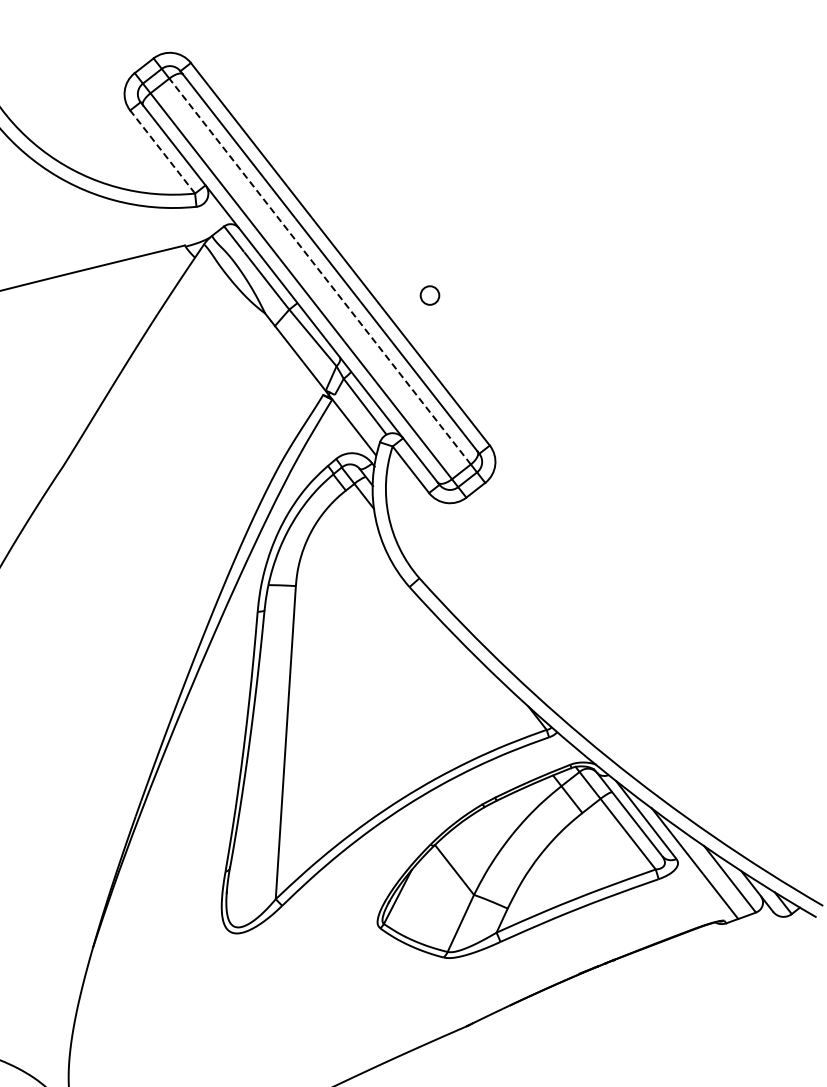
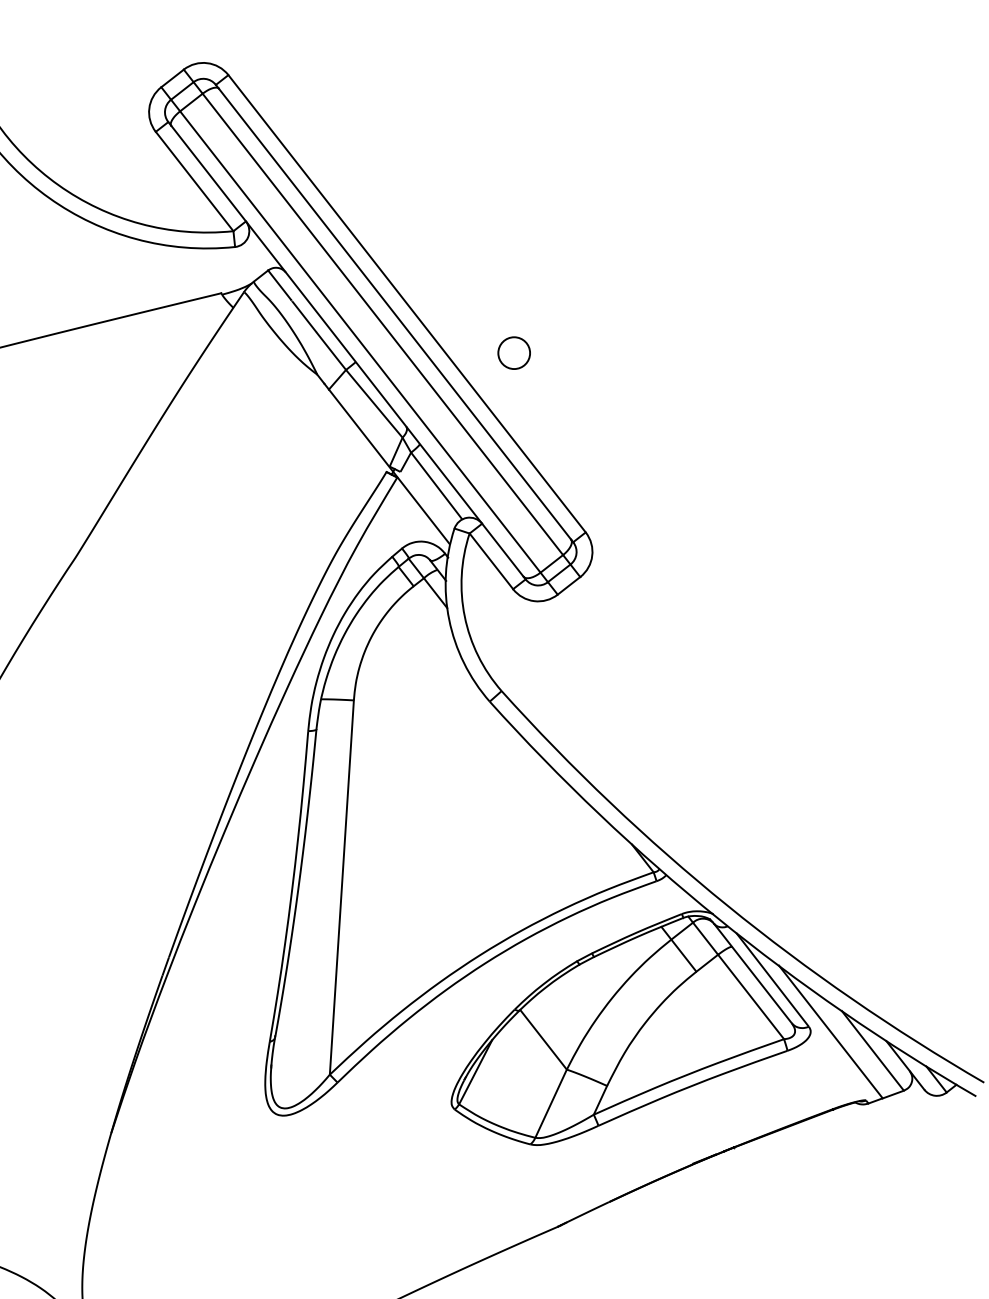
line: (162, 152) -> (194, 182), dashed -> solid
line: (320, 271) -> (383, 324), dashed -> solid
circle: (429, 295) -> (513, 353), size x1.43

